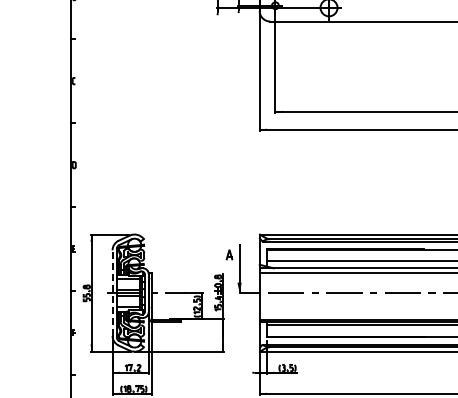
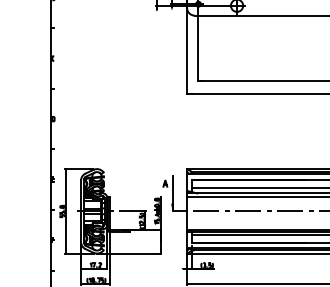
line: (112, 293) -> (81, 211), dashed -> solid

